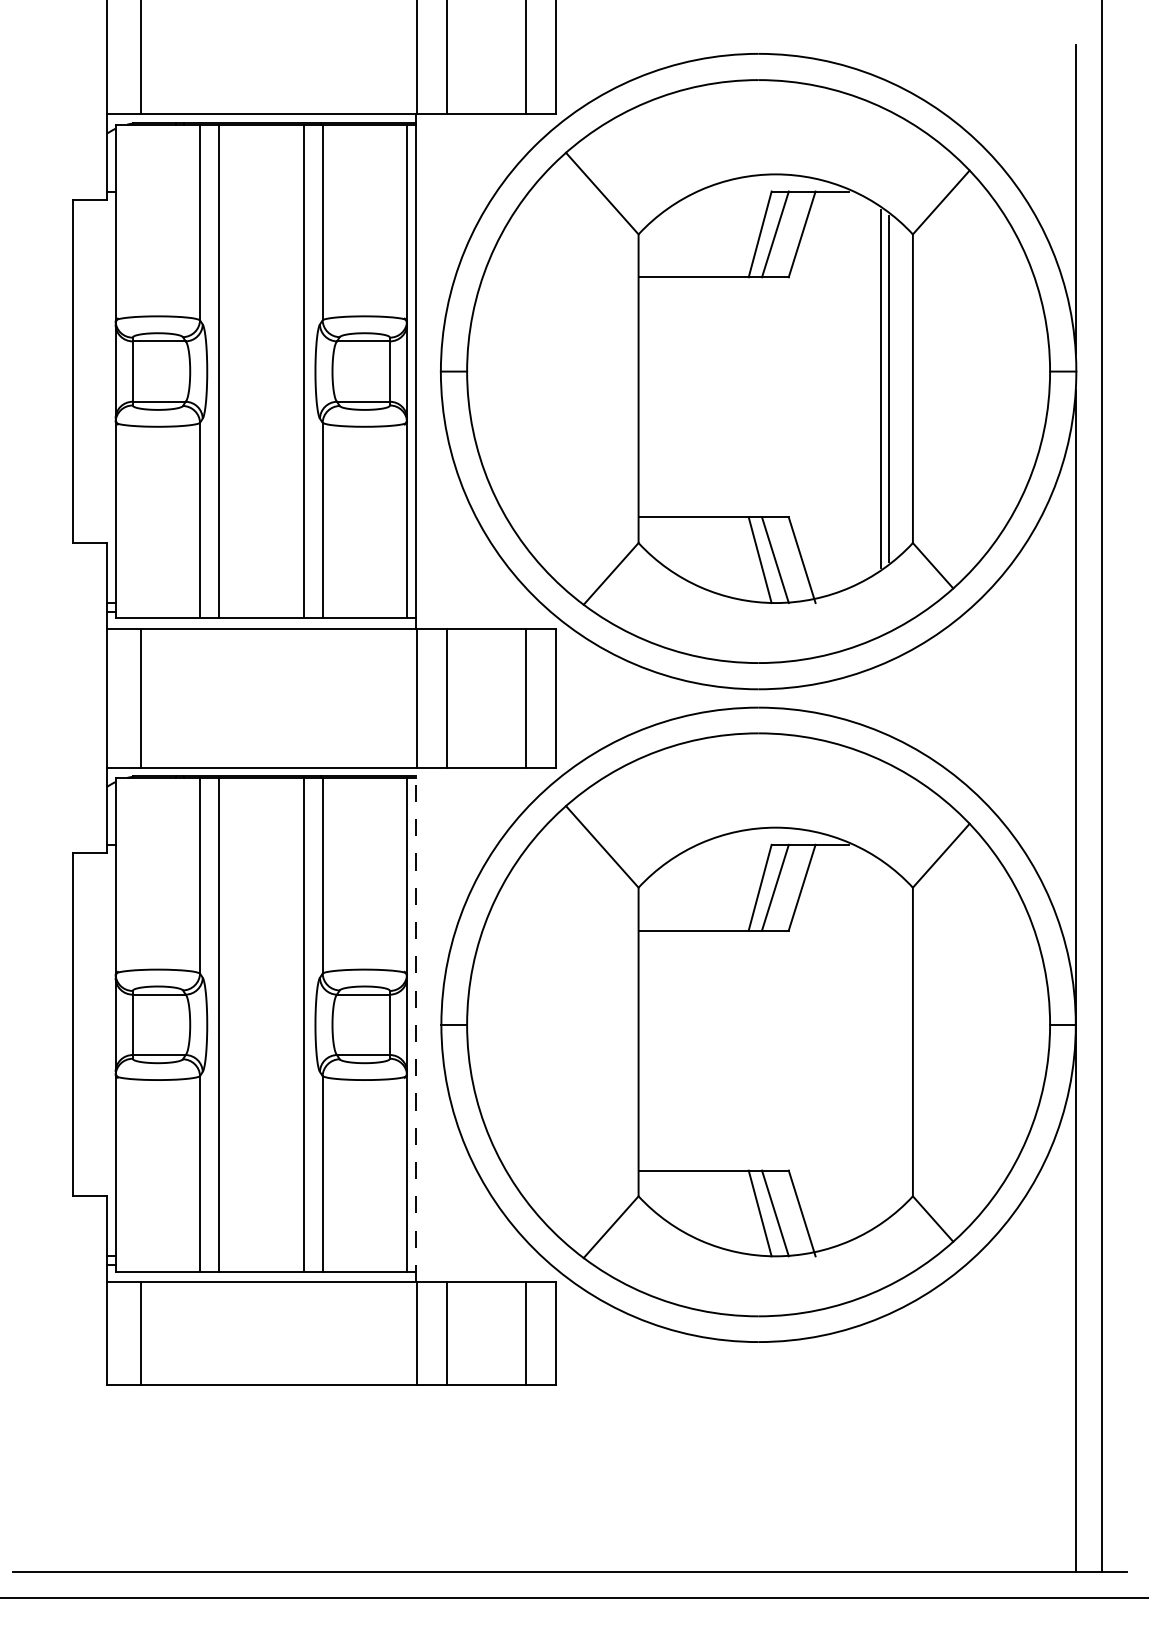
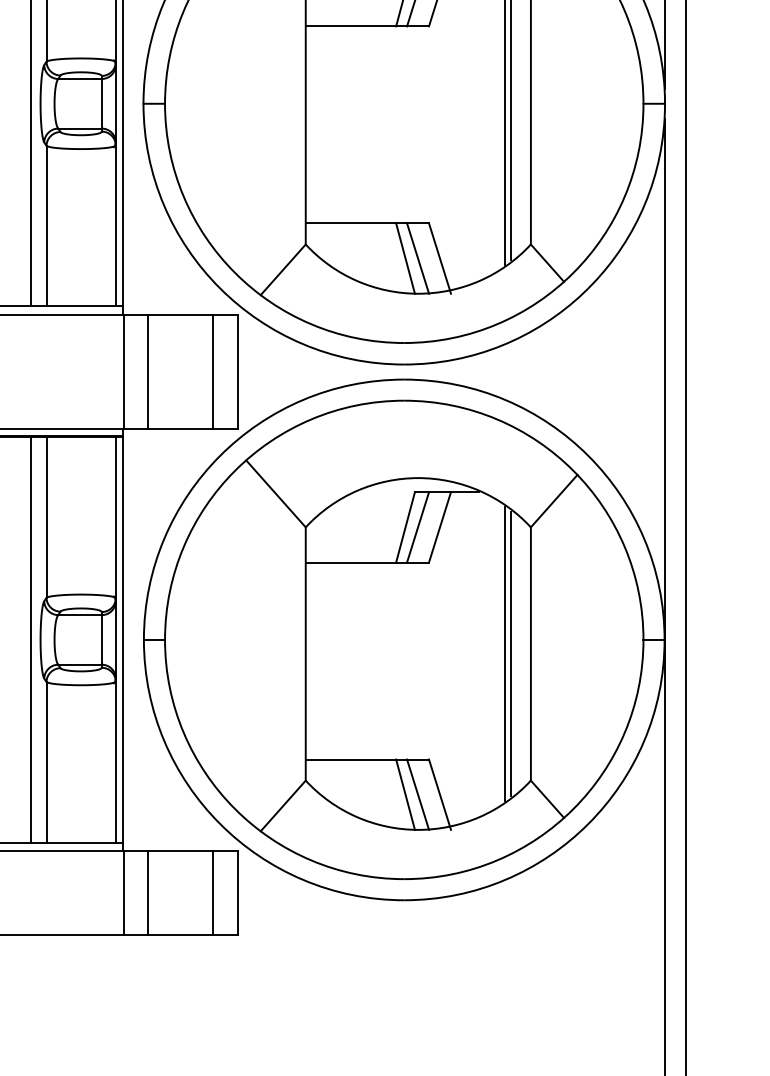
line: (415, 1024) -> (122, 639), dashed -> solid
line: (881, 1042) -> (505, 654), added
line: (888, 1042) -> (510, 654), added

